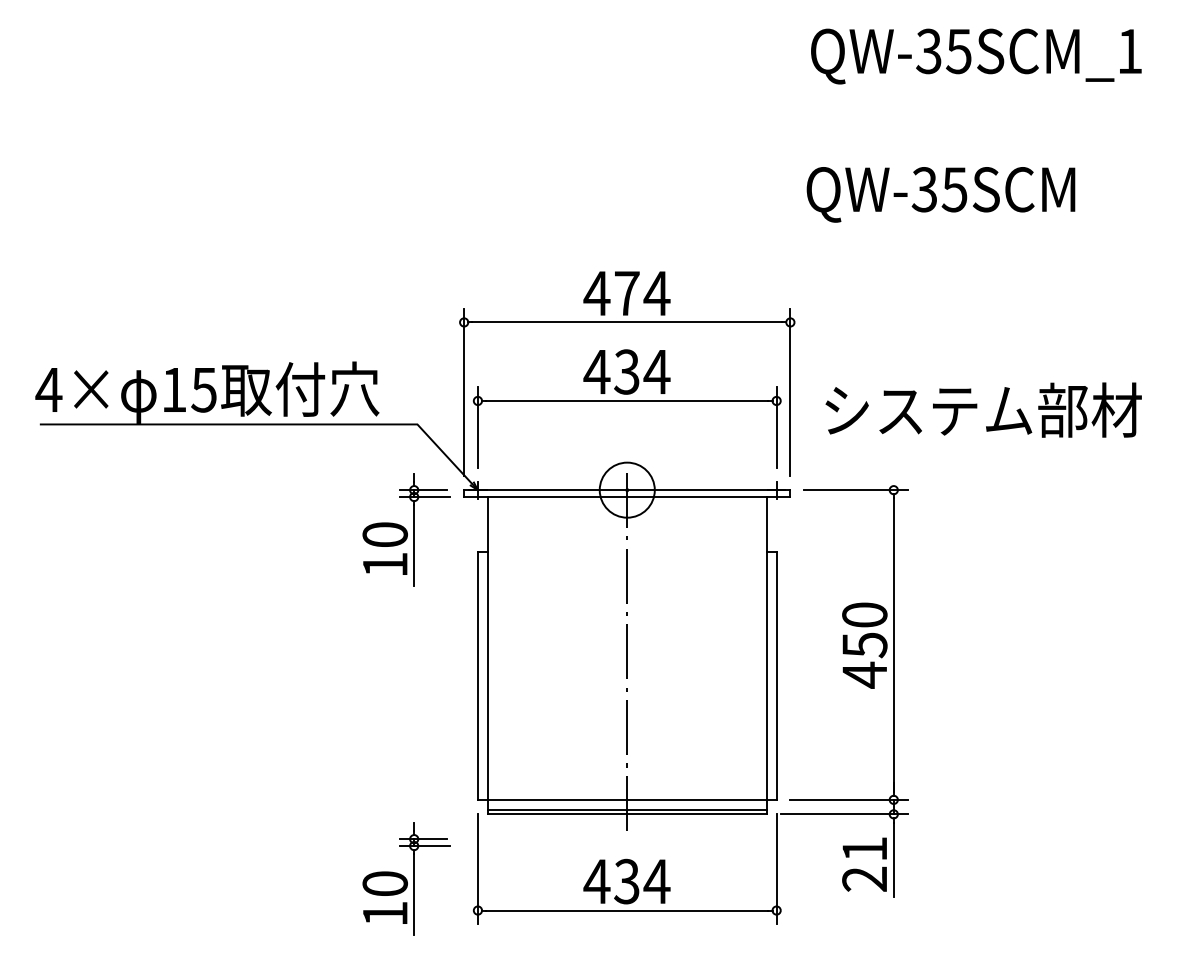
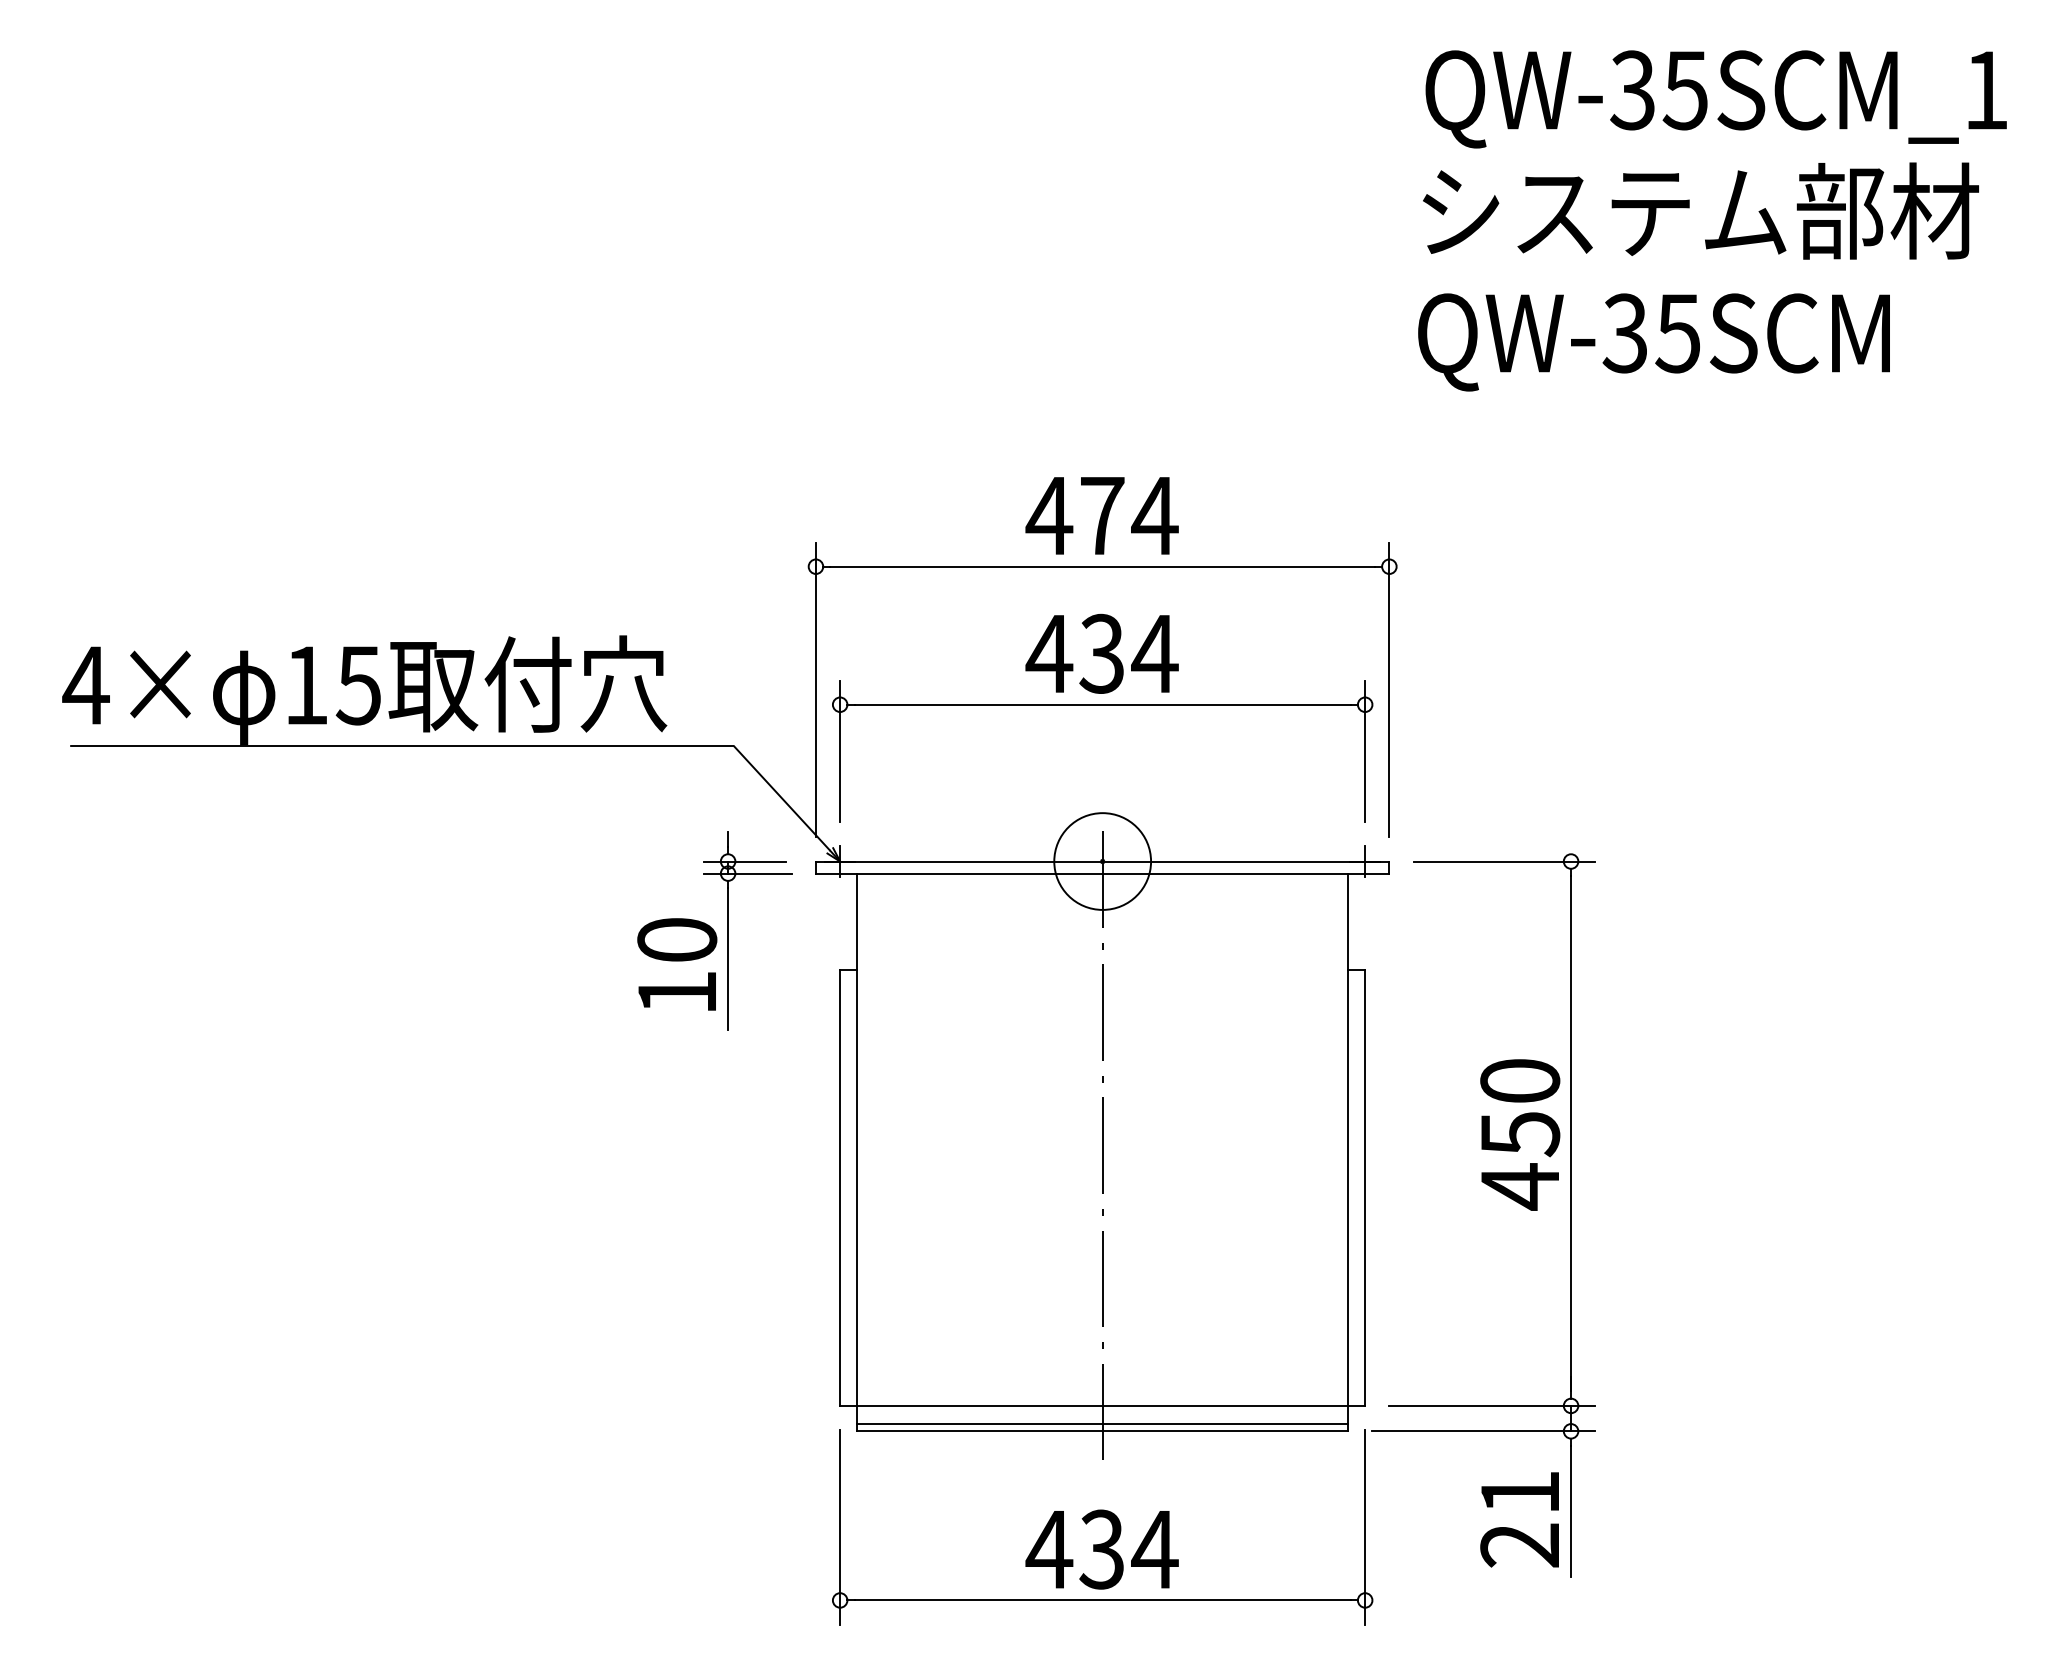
text: (983, 409) -> (1700, 210), moved
part: (406, 878) -> (714, 1544), removed

